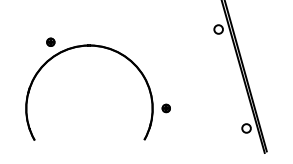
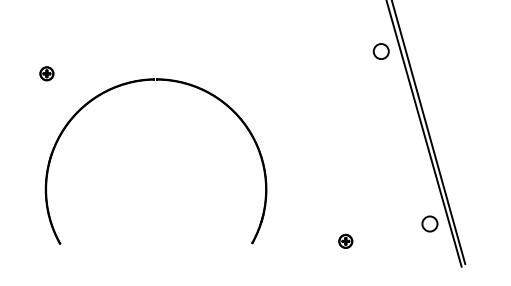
part: (50, 41) -> (46, 72), moved
part: (165, 108) -> (344, 241), moved

